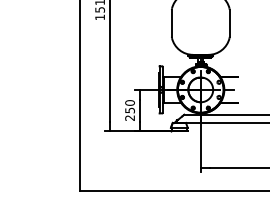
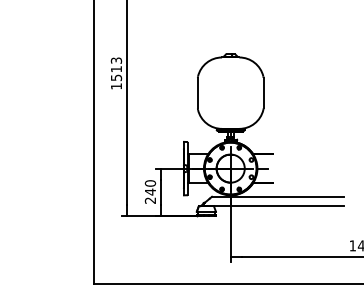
text: (130, 110) -> (150, 191), 250 -> 240

